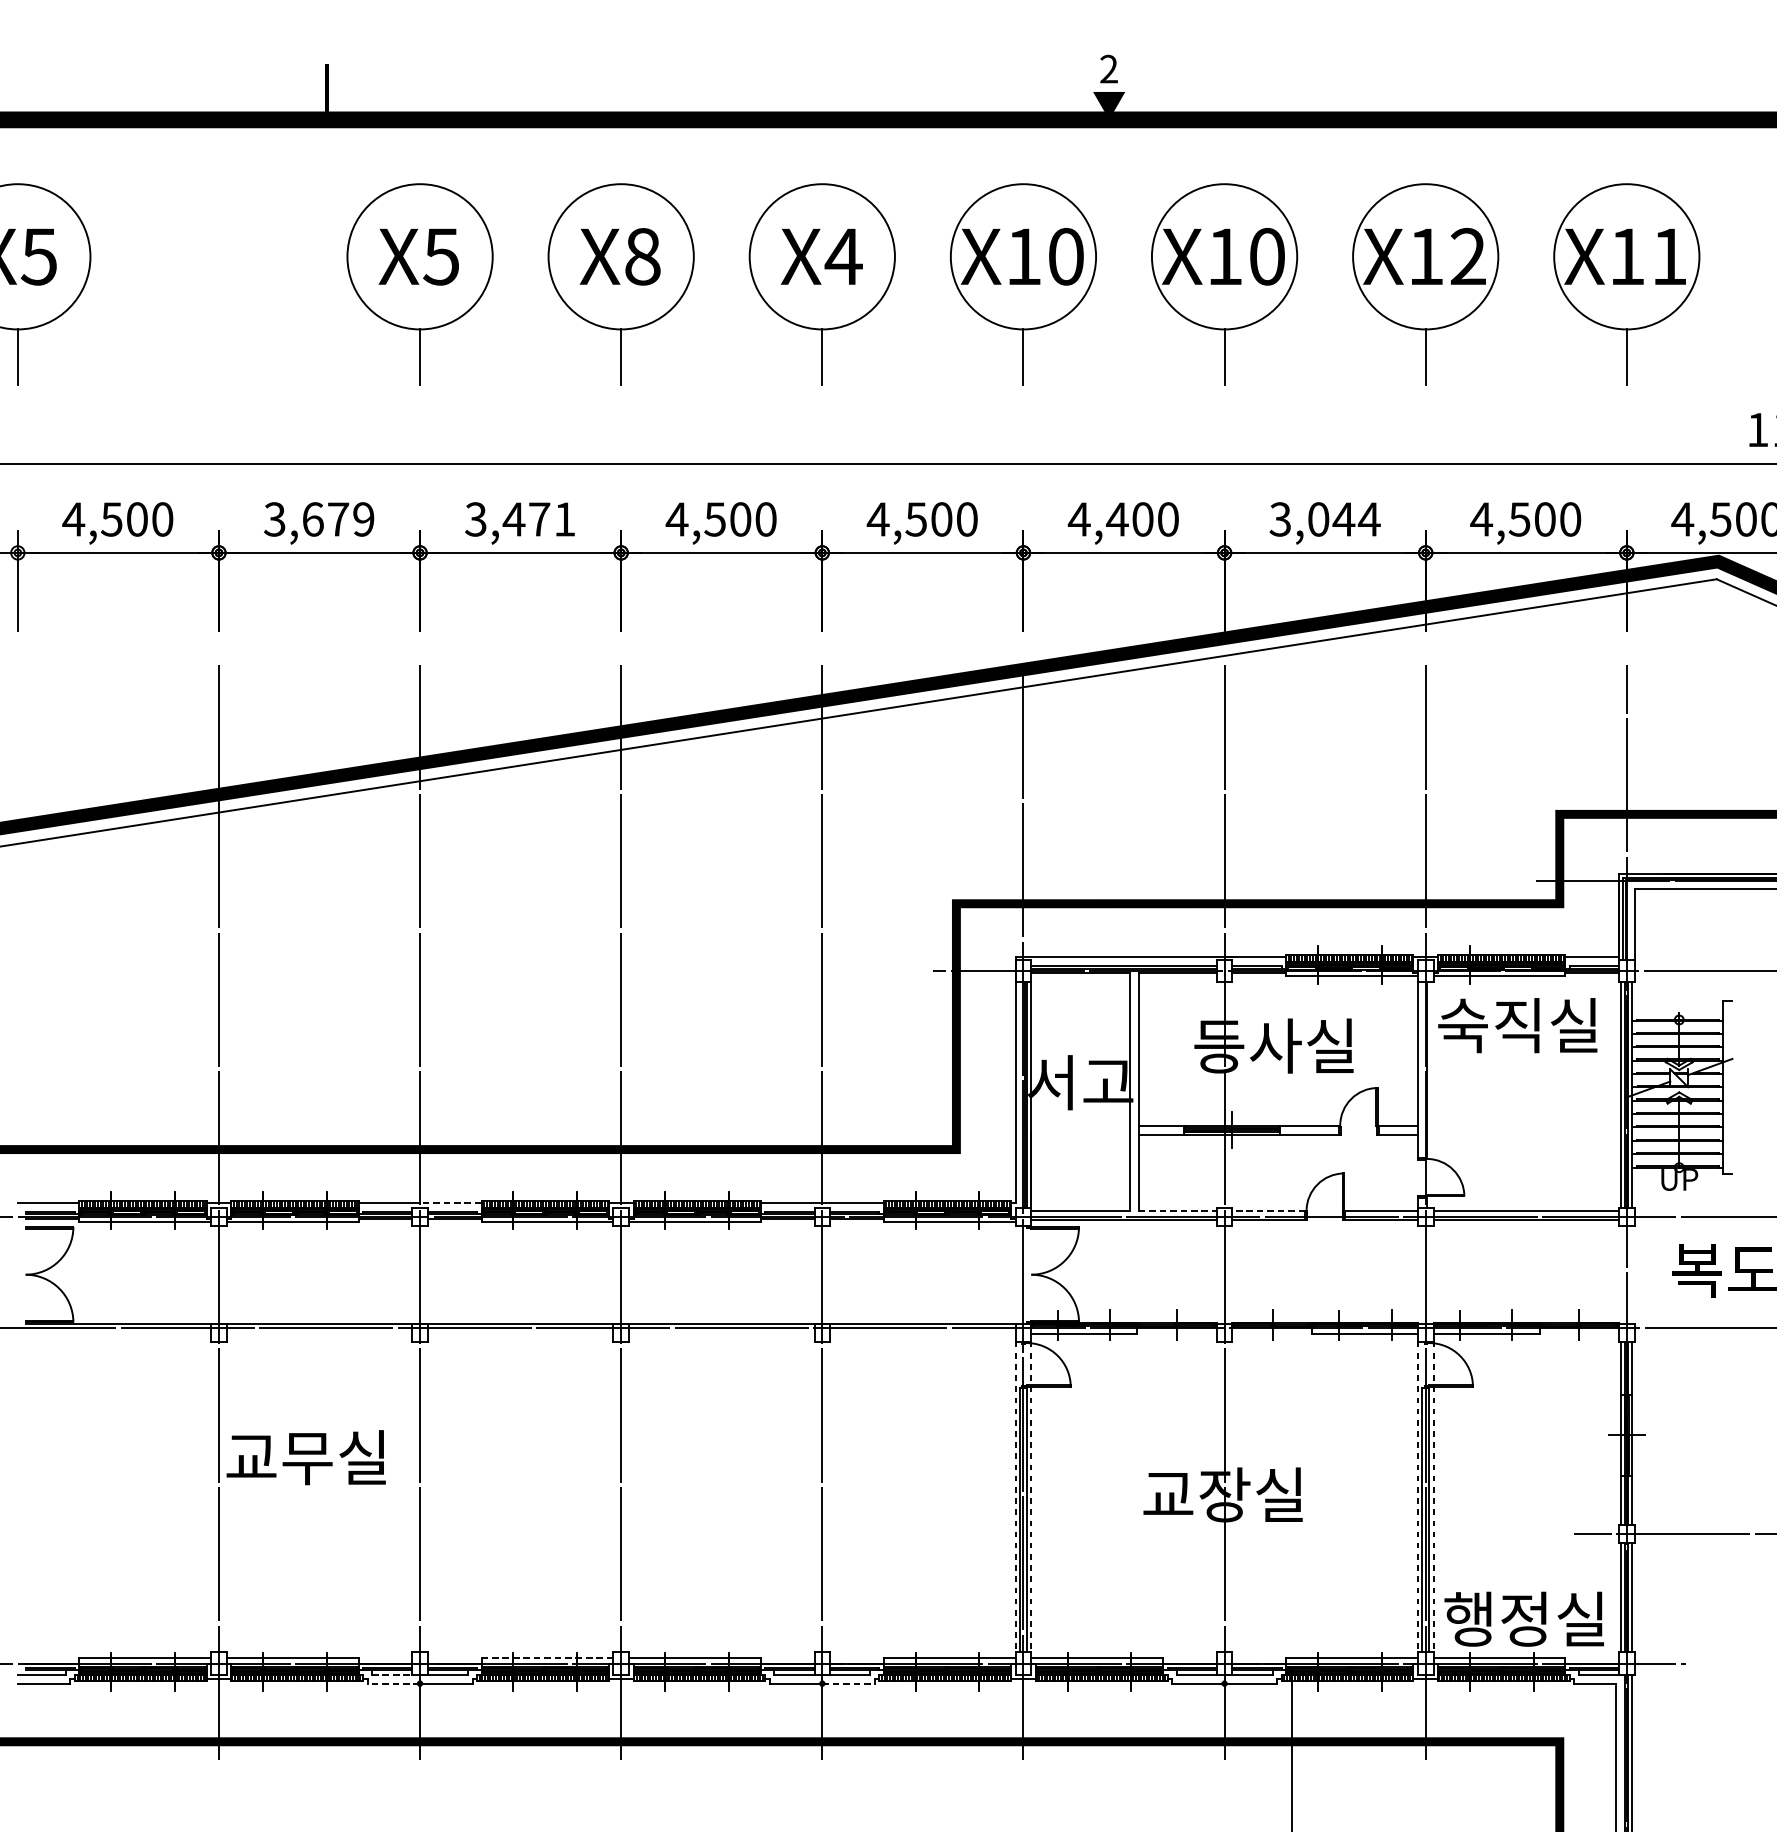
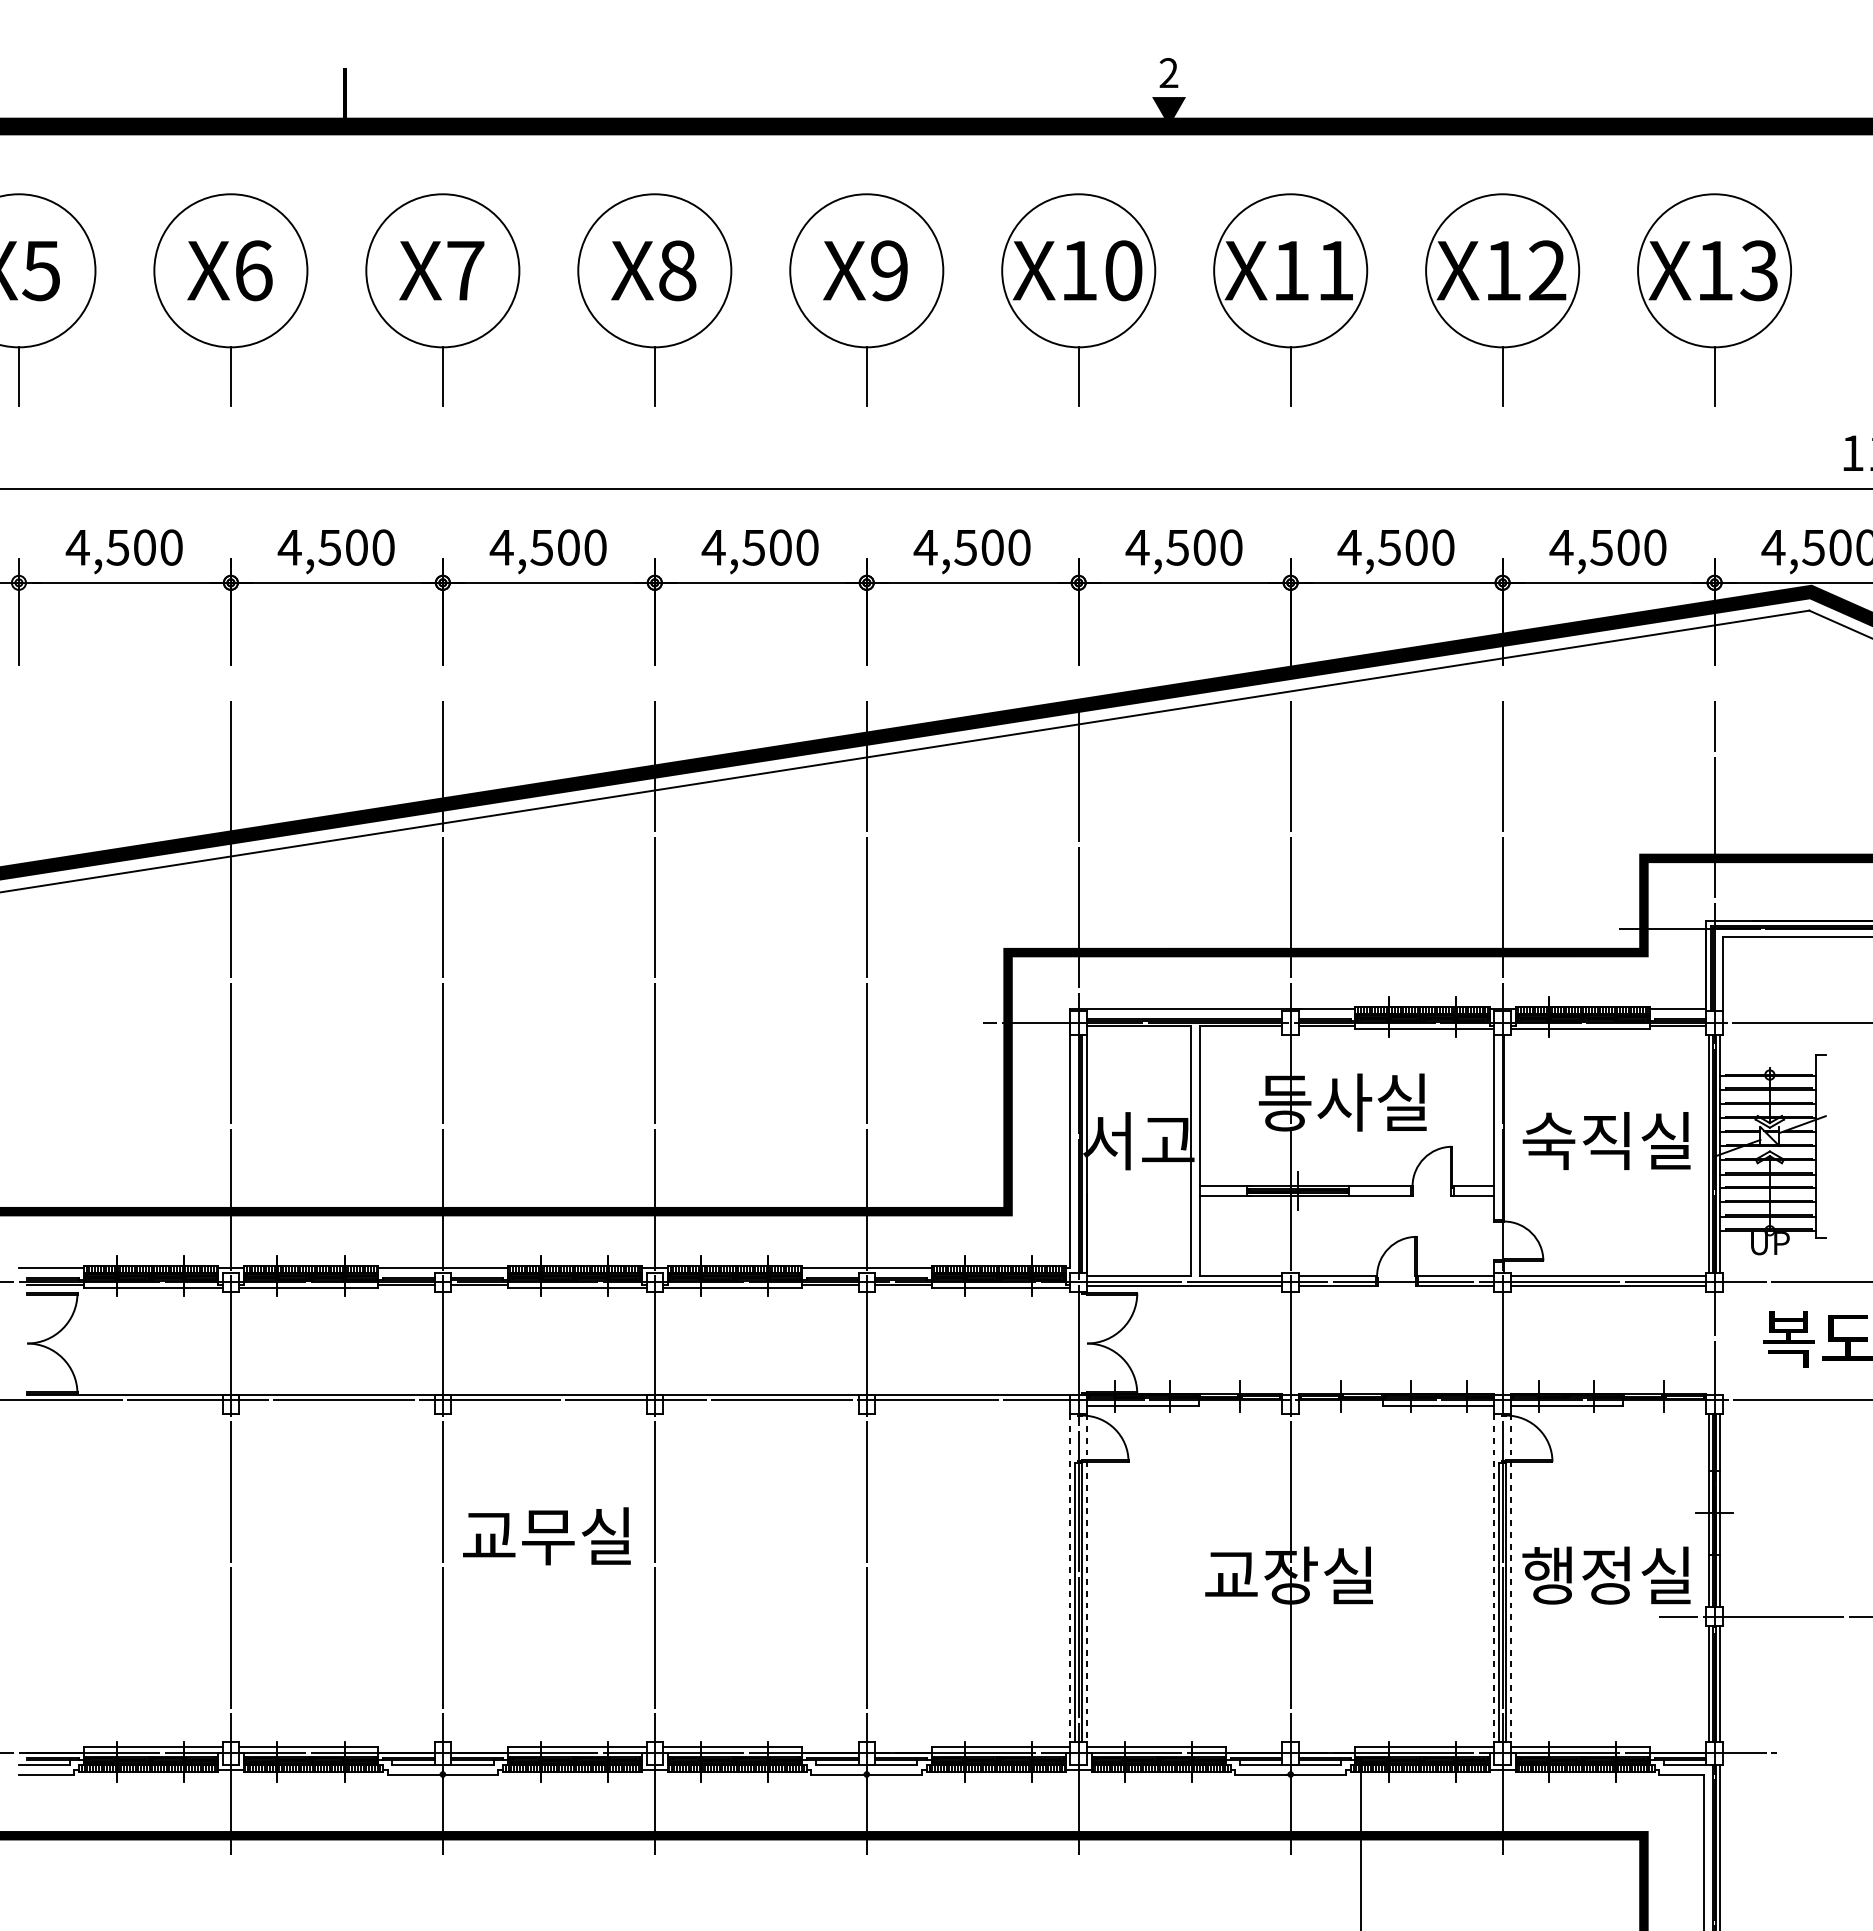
text: (843, 256) -> (889, 270), X4 -> X9
text: (1267, 256) -> (1335, 270), X10 -> X11
text: (1668, 256) -> (1758, 270), X11 -> X13
text: (441, 257) -> (465, 271), X5 -> X7
part: (218, 284) -> (230, 299), added
text: (318, 519) -> (335, 547), 3,679 -> 4,500
text: (519, 519) -> (547, 547), 3,471 -> 4,500
text: (1117, 519) -> (1177, 547), 4,400 -> 4,500
text: (1324, 519) -> (1396, 547), 3,044 -> 4,500
text: (1517, 1025) -> (1606, 1140), moved
line: (450, 1203) -> (474, 1268), dashed -> solid
line: (1177, 1211) -> (1241, 1276), dashed -> solid
line: (1268, 1211) -> (1336, 1276), dashed -> solid
text: (305, 1457) -> (546, 1536), moved
text: (1524, 1619) -> (1606, 1575), moved
line: (547, 1658) -> (577, 1747), dashed -> solid
line: (392, 1675) -> (413, 1765), dashed -> solid
line: (394, 1683) -> (415, 1774), dashed -> solid
line: (848, 1683) -> (894, 1774), dashed -> solid

